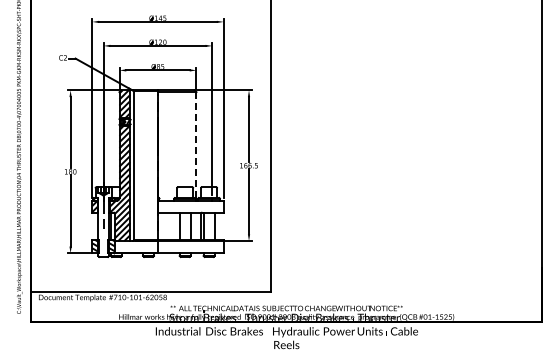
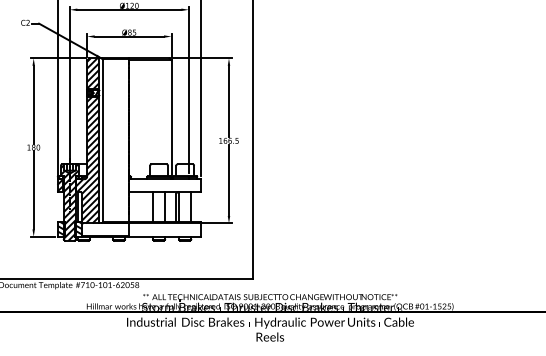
line: (196, 145) -> (171, 118), dashed -> solid
hatch: (103, 221) -> (69, 201), added

